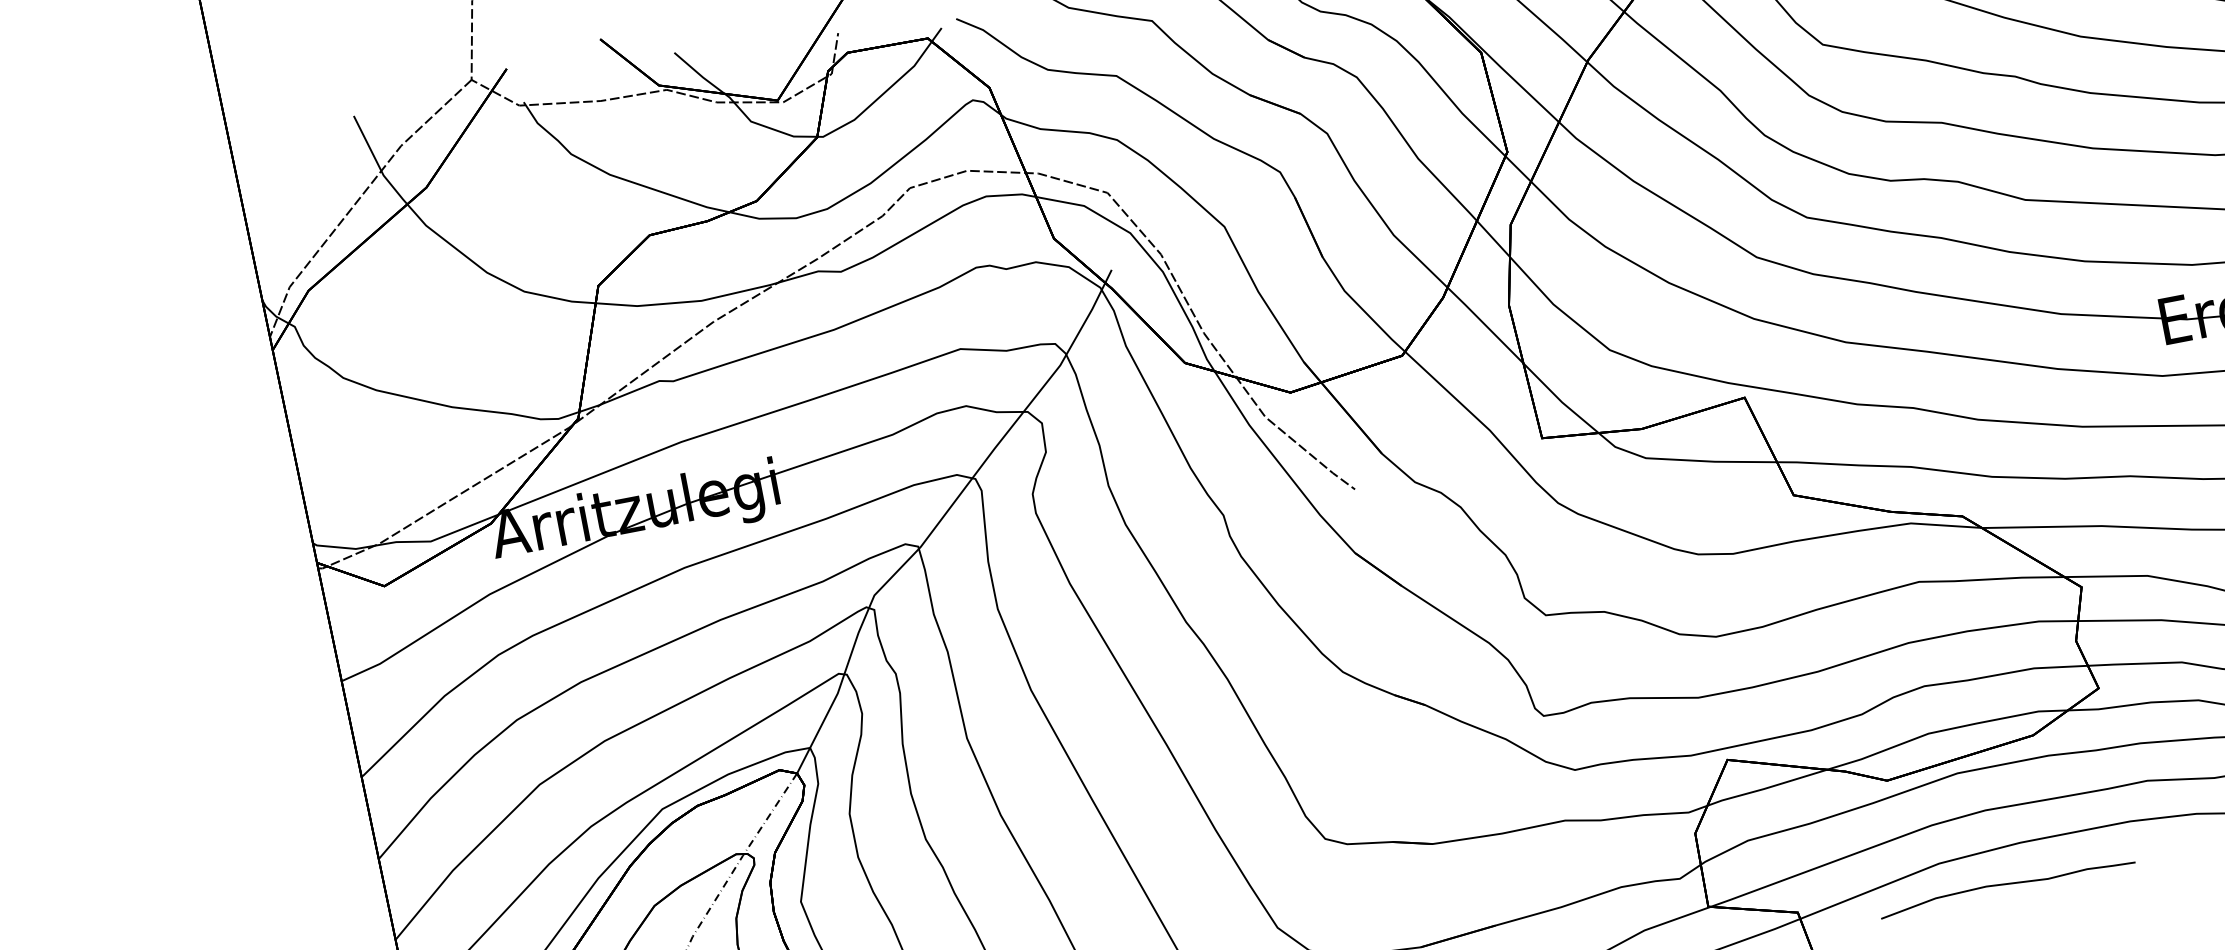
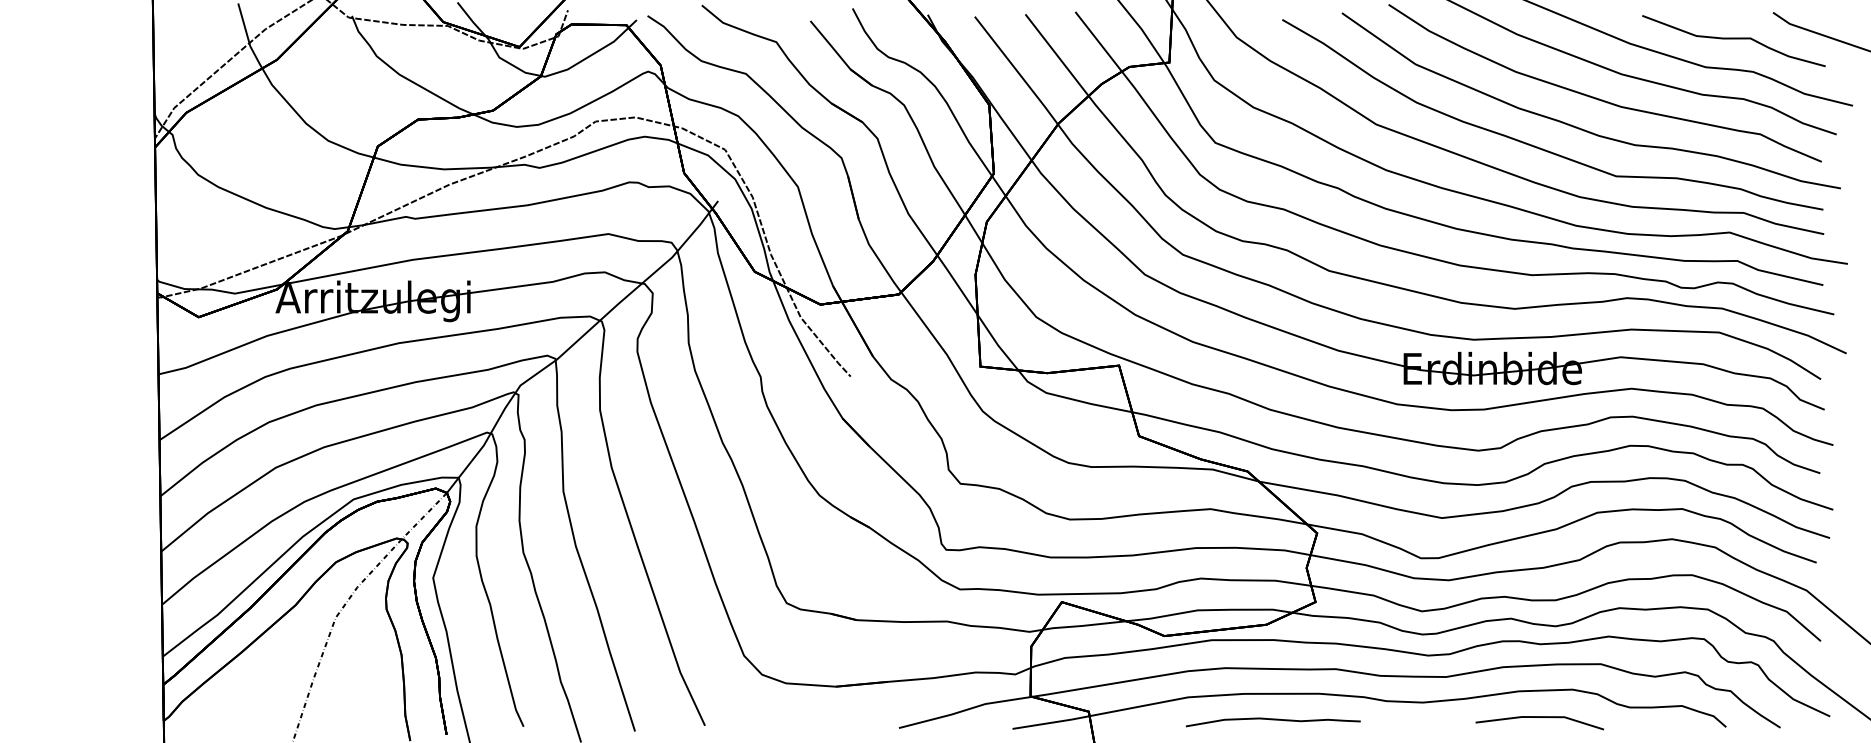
curve: (2007, 885) -> (1273, 720), moved

